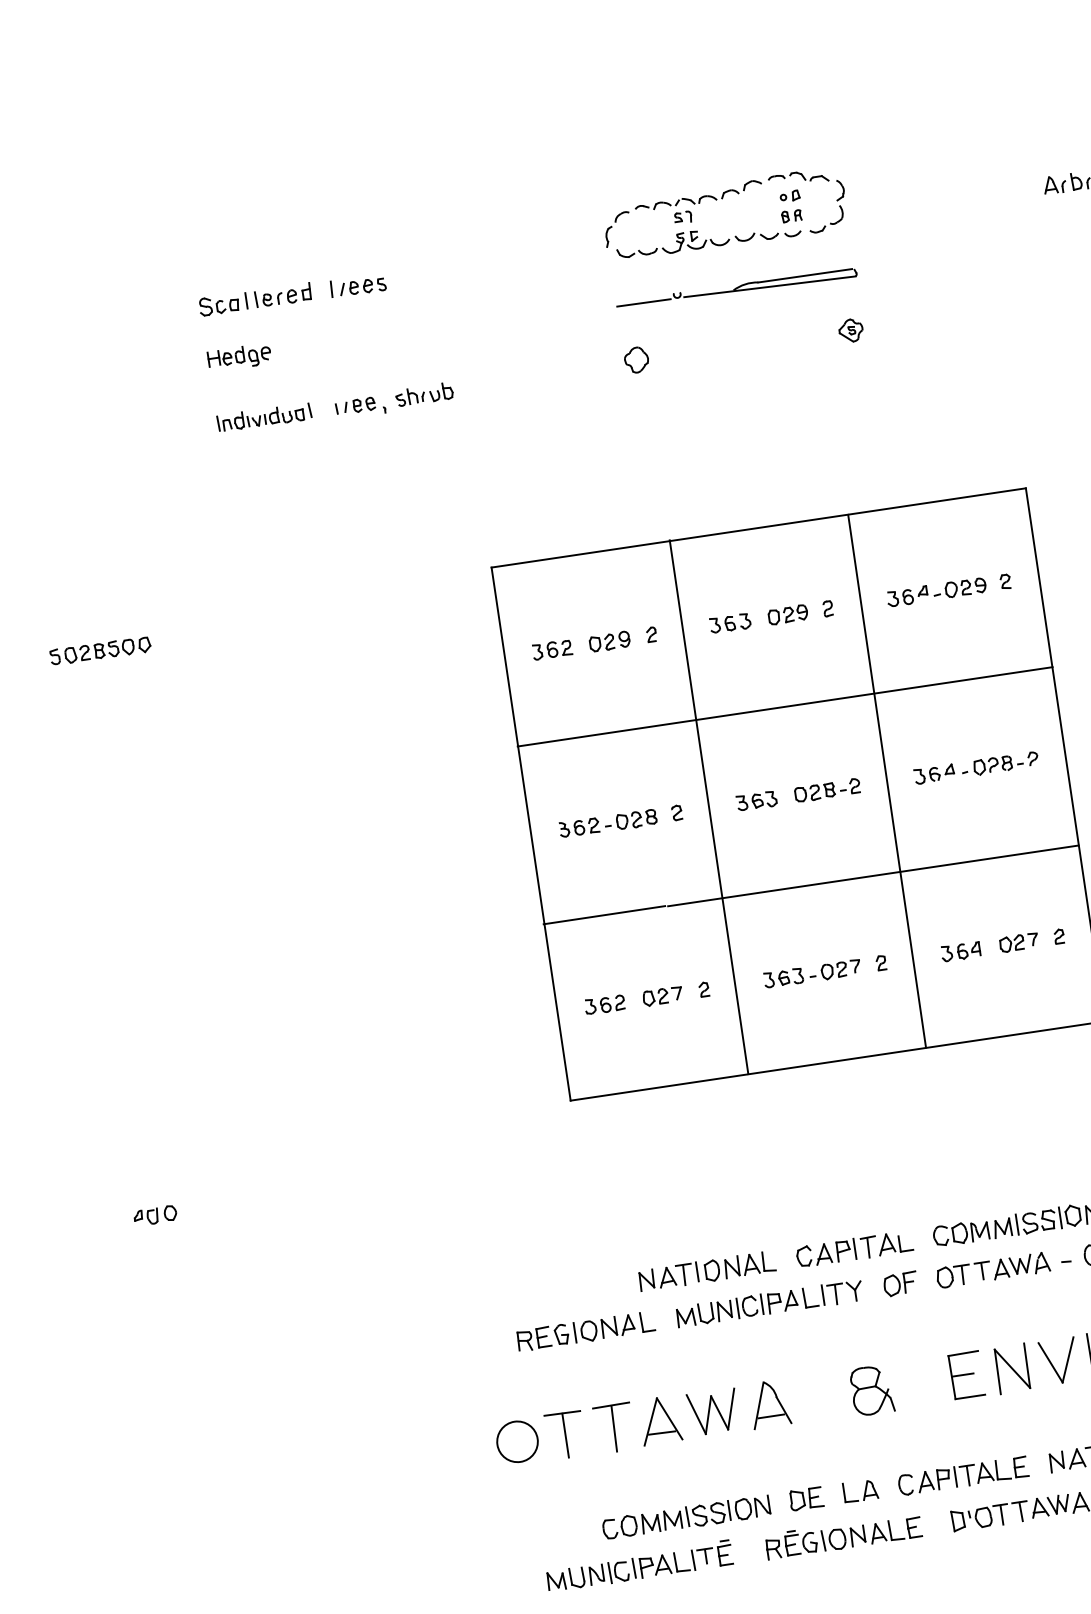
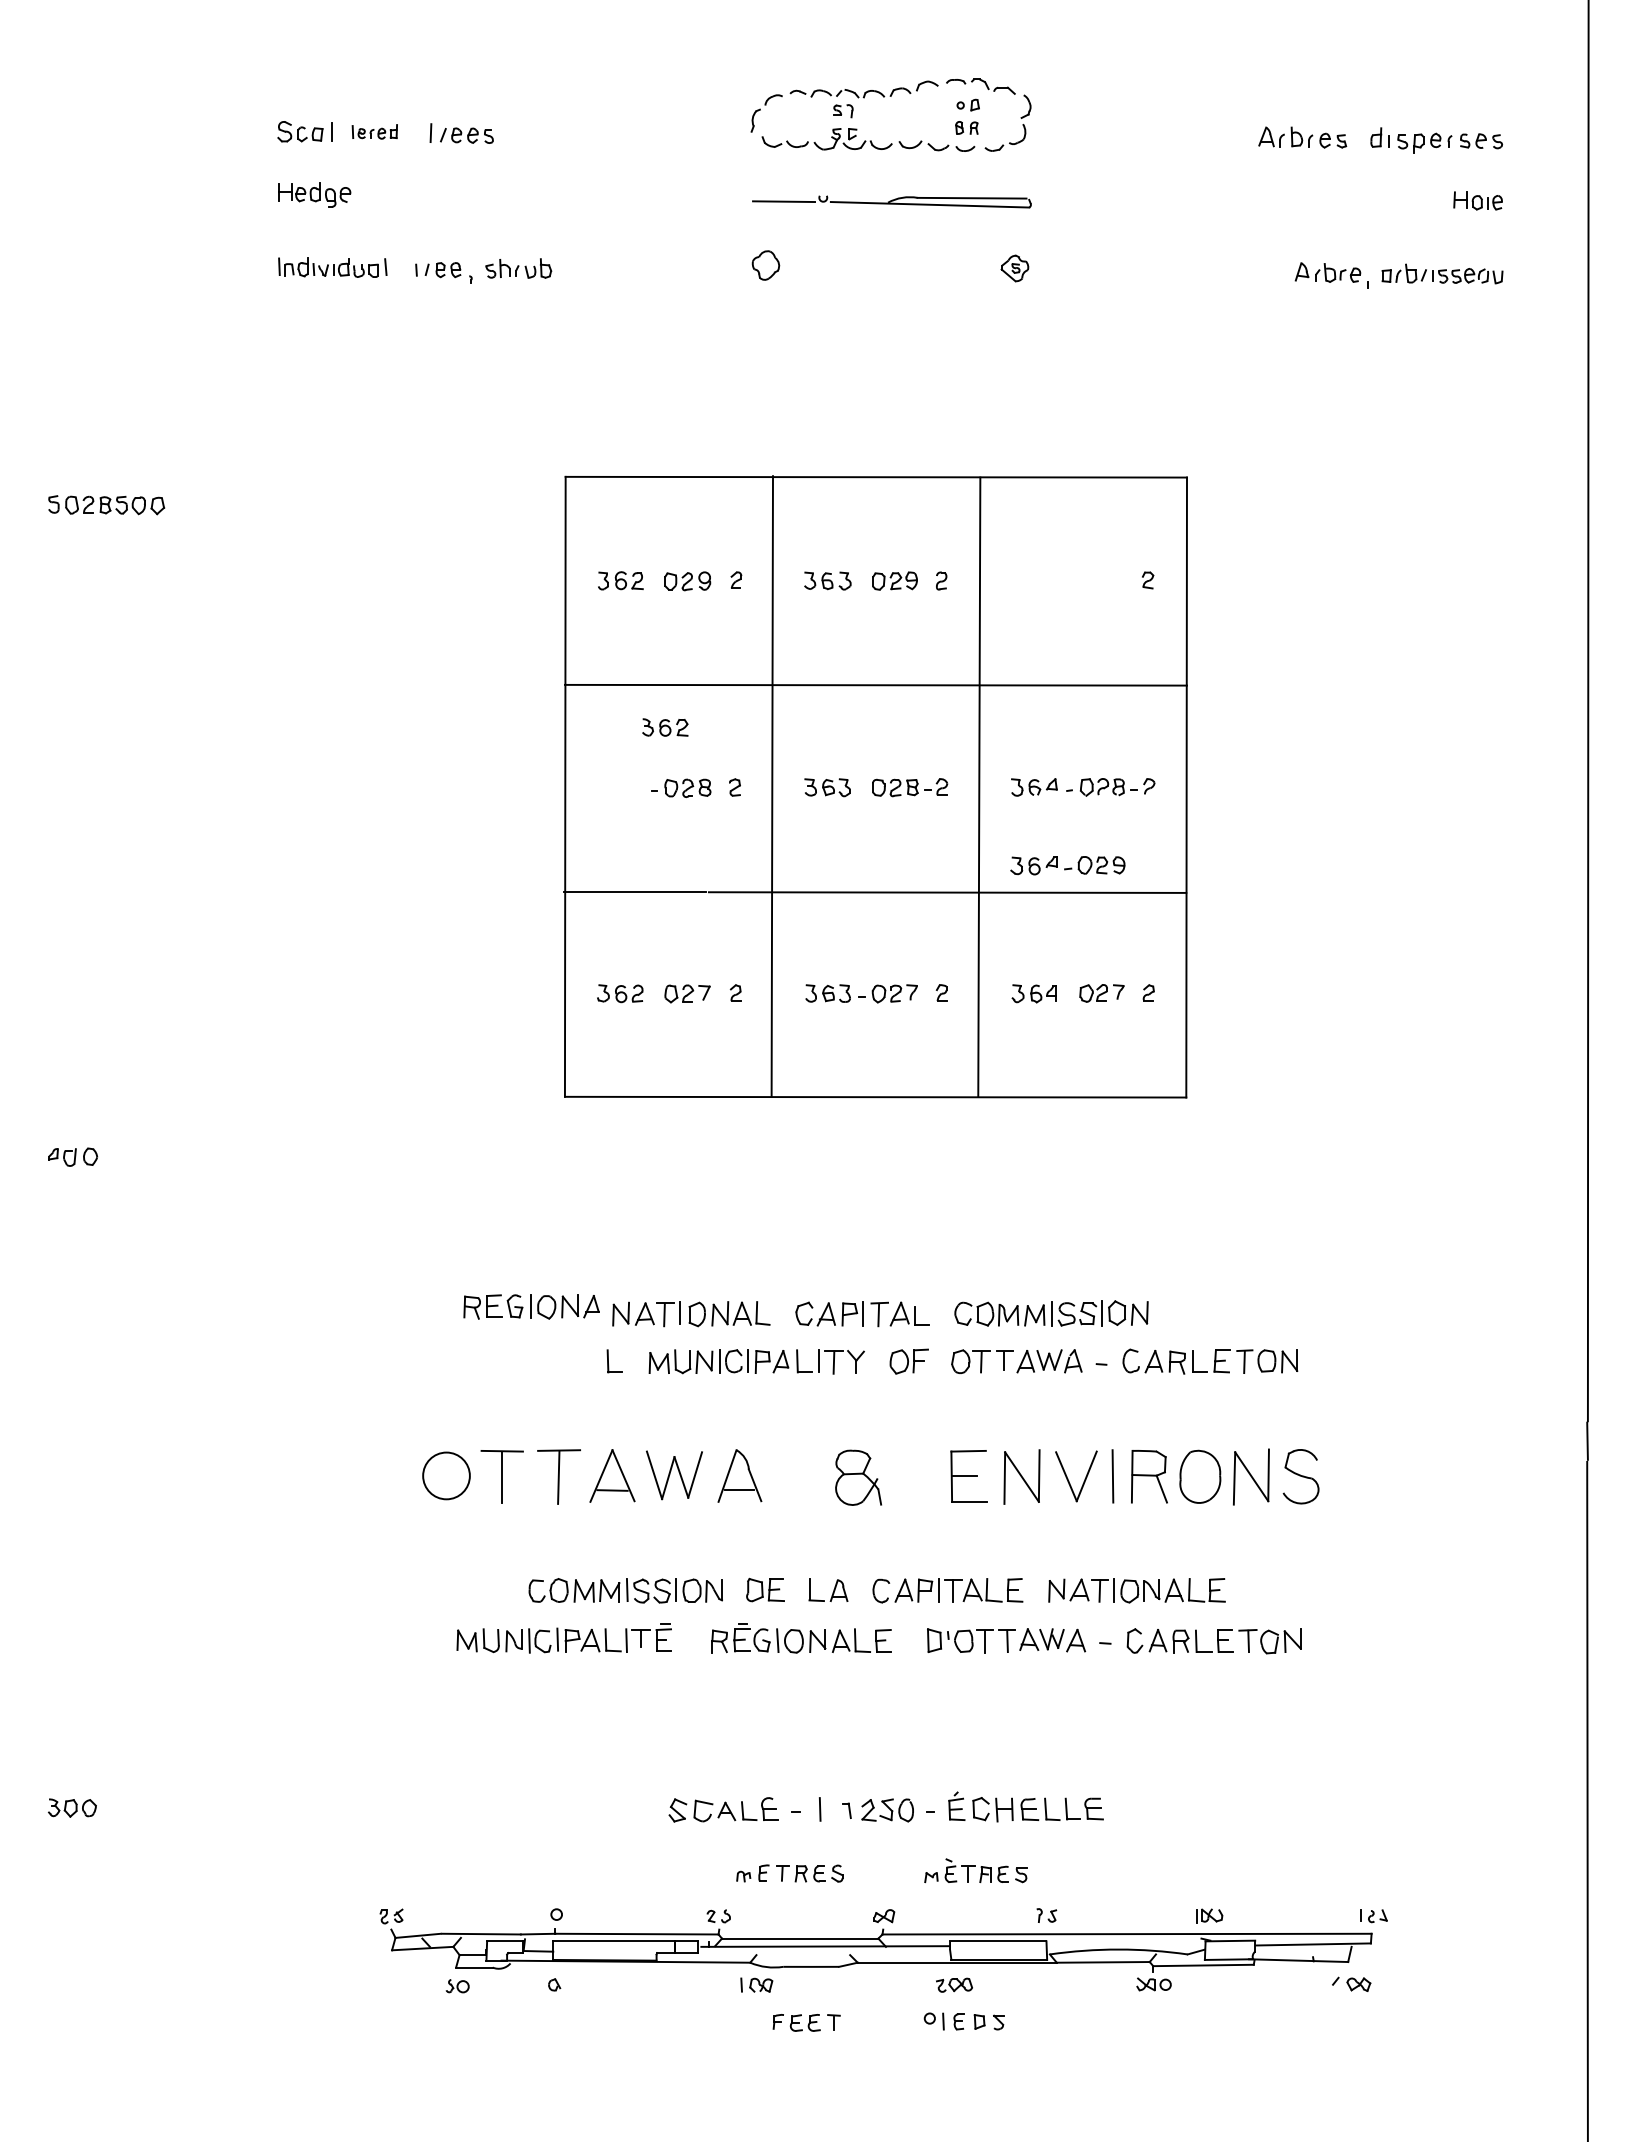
part: (282, 295) -> (374, 131), size x0.7
part: (936, 592) -> (1067, 865), moved
part: (579, 827) -> (665, 727), moved
part: (575, 1332) -> (531, 1306), moved

